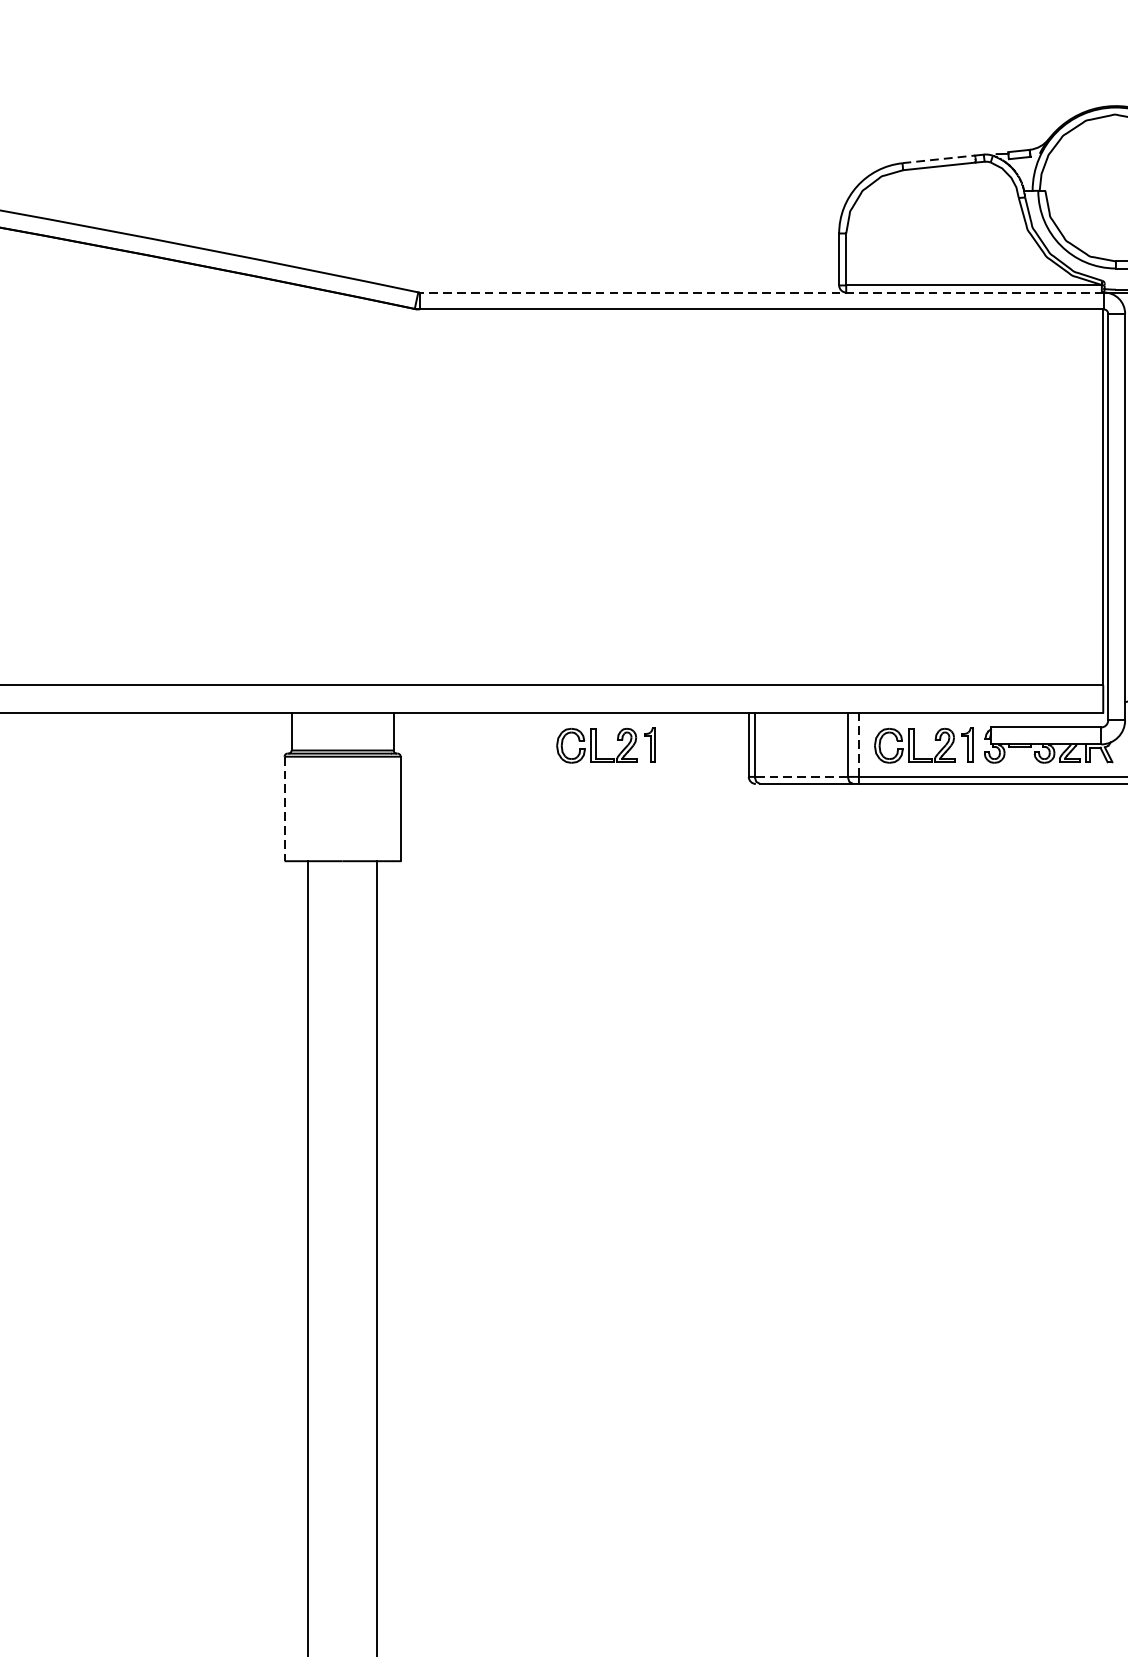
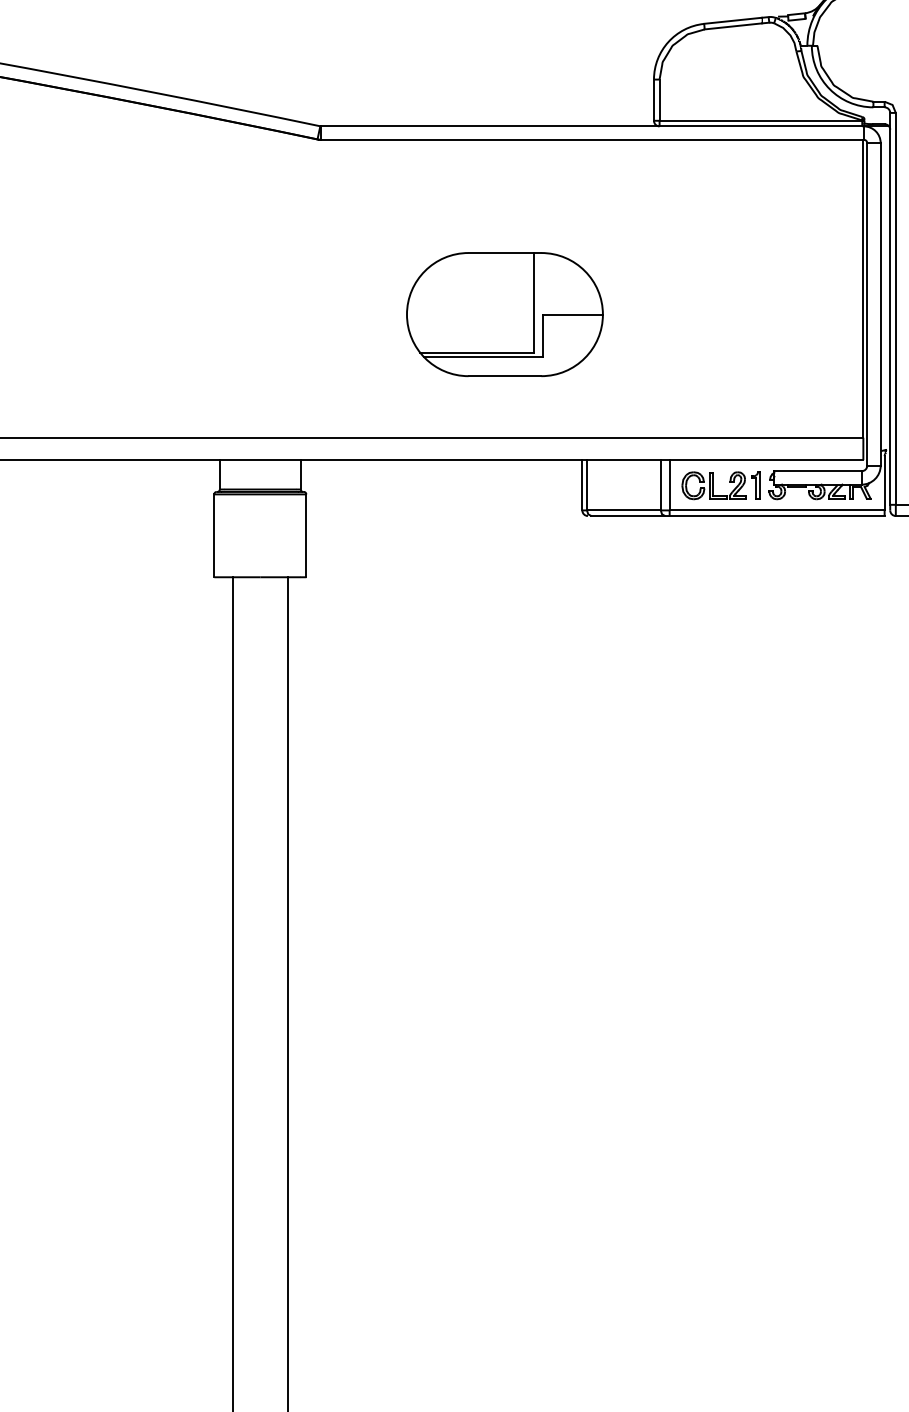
line: (939, 158) -> (733, 20), dashed -> solid
line: (761, 292) -> (592, 126), dashed -> solid
part: (650, 529) -> (504, 314), added
line: (858, 744) -> (669, 484), dashed -> solid
part: (596, 745) -> (461, 485), removed
line: (800, 777) -> (623, 510), dashed -> solid
line: (284, 809) -> (214, 536), dashed -> solid

